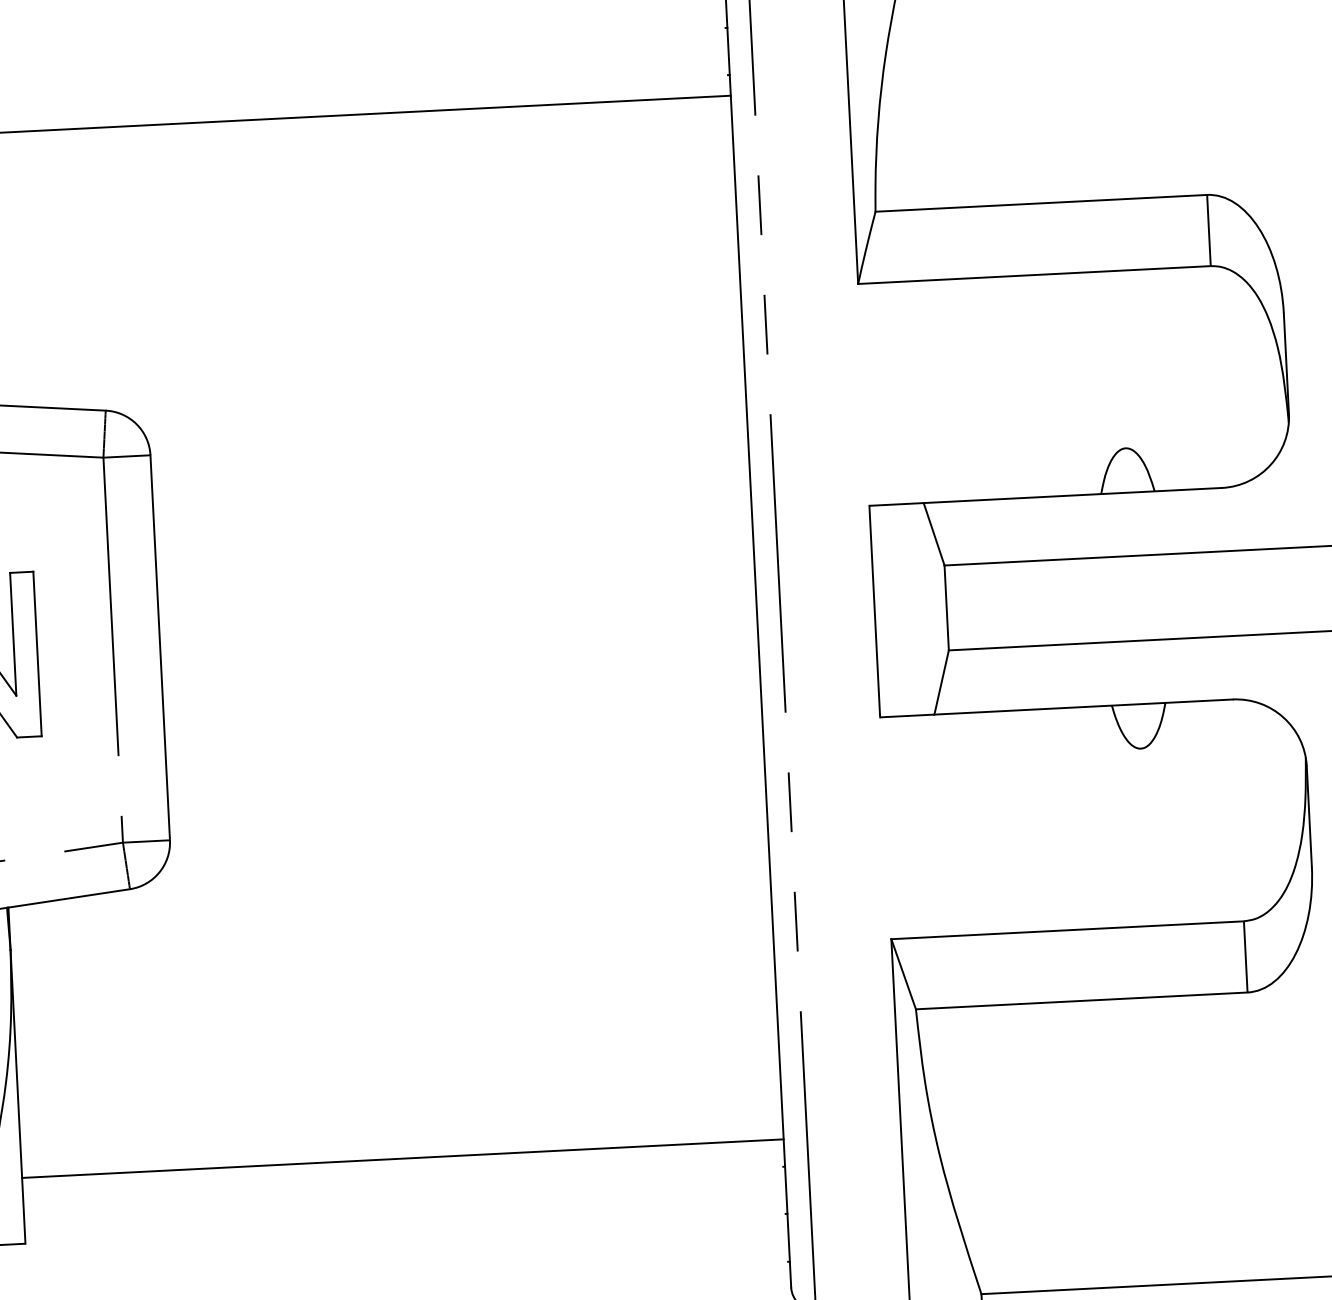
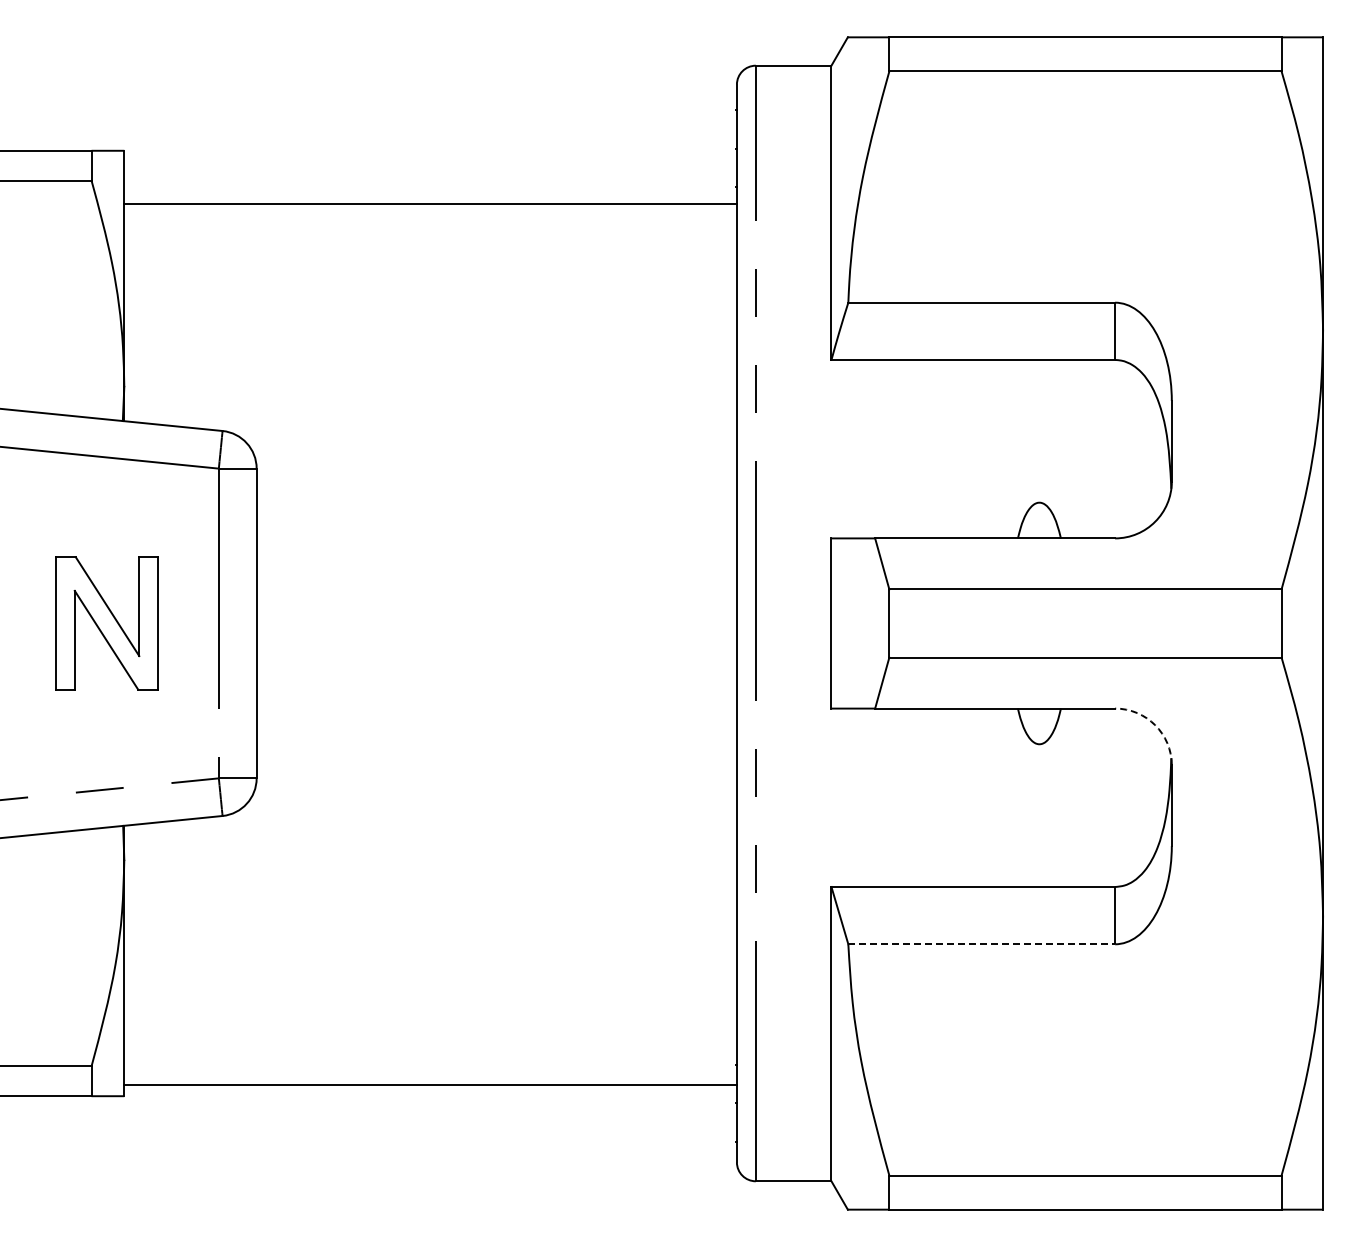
arc: (1283, 717) -> (1155, 725), solid -> dashed
line: (1082, 1001) -> (982, 944), solid -> dashed
line: (402, 1158) -> (430, 1085), moved

